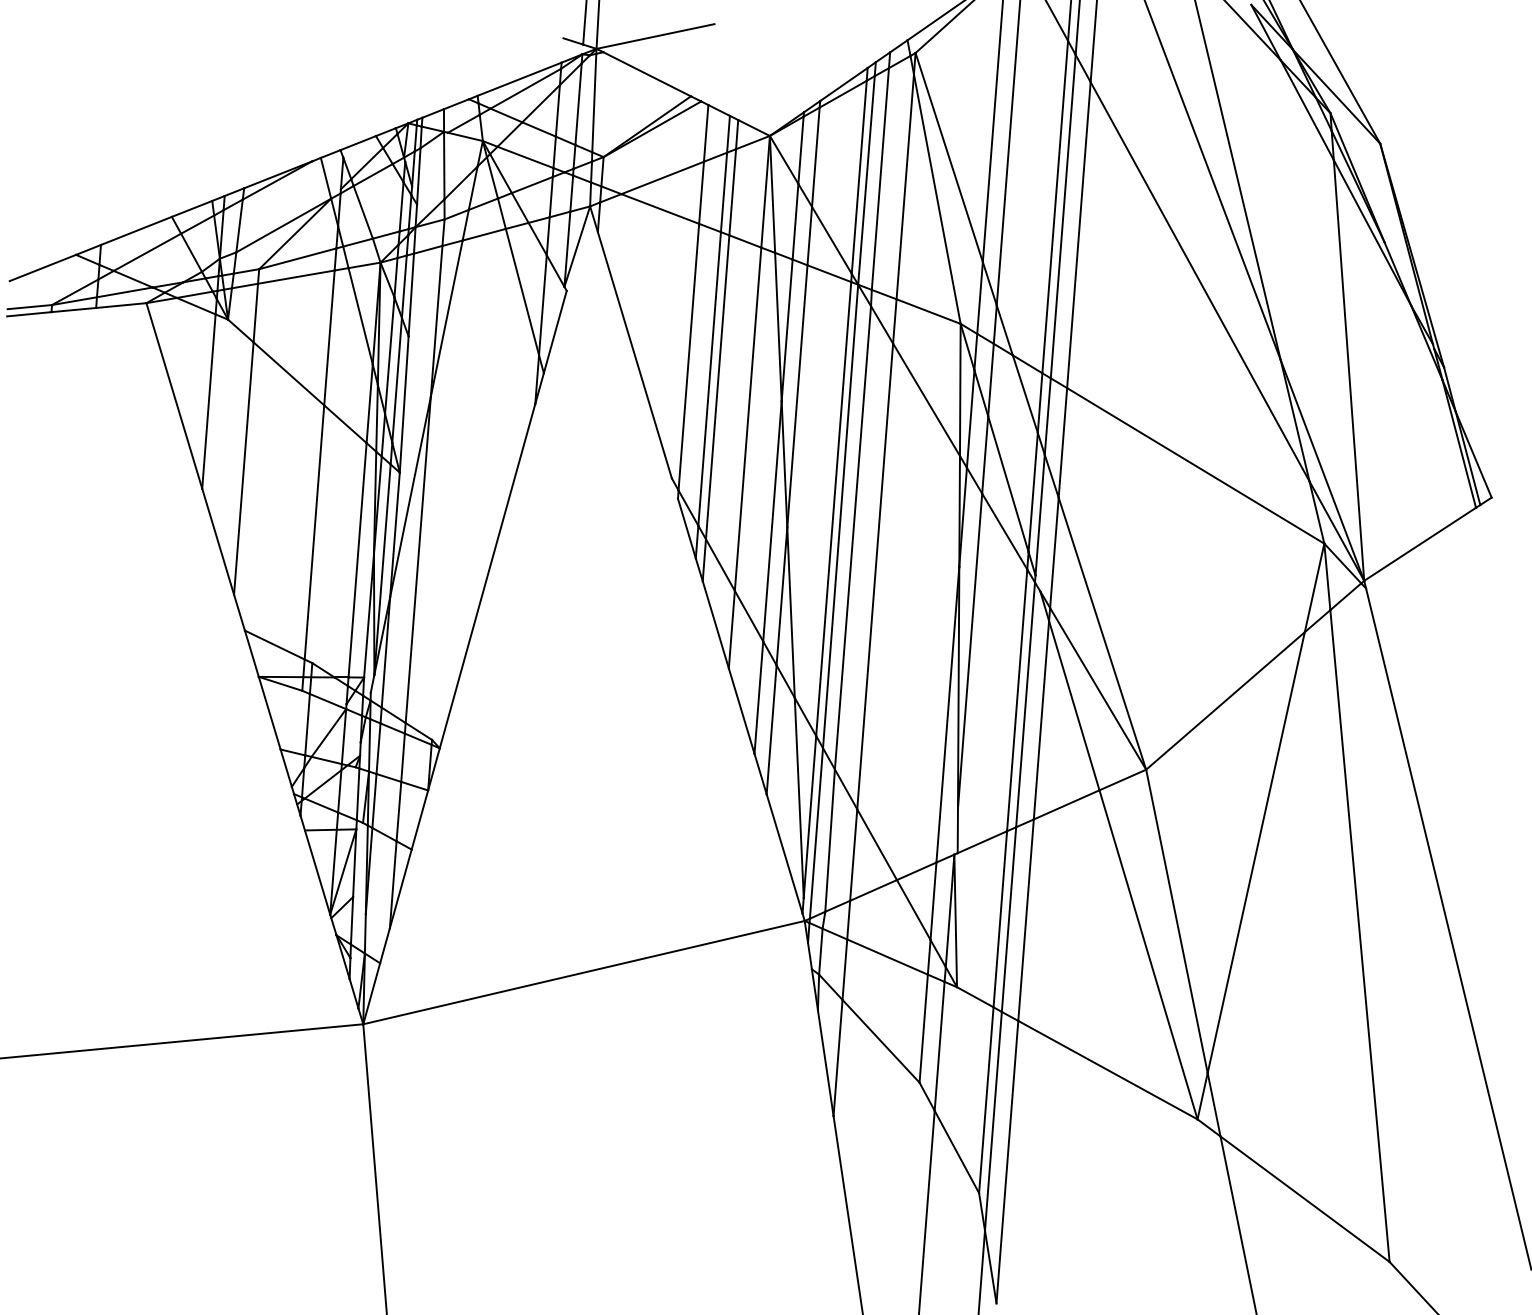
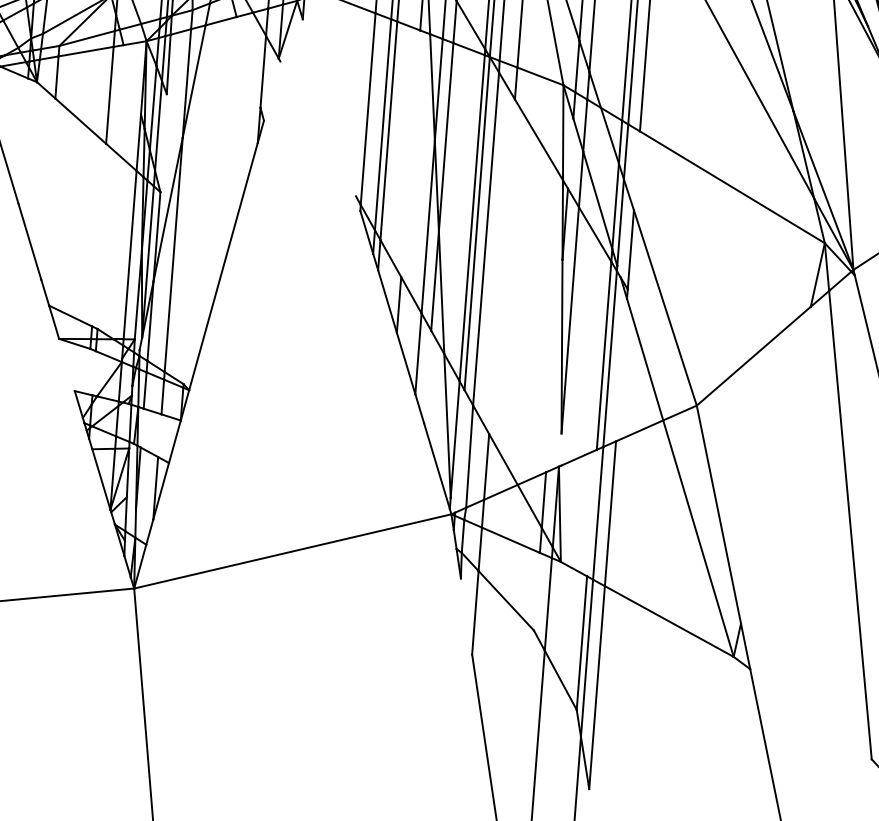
line: (522, 291) -> (248, 61), removed
line: (360, 316) -> (132, 79), removed
line: (554, 331) -> (271, 90), removed
line: (634, 355) -> (329, 107), removed
line: (208, 401) -> (22, 141), removed
line: (403, 404) -> (163, 143), removed
line: (747, 418) -> (410, 153), removed
line: (970, 418) -> (570, 153), removed
line: (1062, 442) -> (636, 170), removed
line: (243, 468) -> (48, 189), removed
line: (314, 532) -> (99, 235), removed
line: (875, 576) -> (502, 266), removed
line: (1098, 688) -> (662, 347), removed
line: (269, 712) -> (66, 364), removed
line: (947, 714) -> (554, 365), removed
line: (1041, 719) -> (621, 369), removed
line: (307, 724) -> (94, 373), removed
line: (771, 729) -> (427, 376), removed
line: (374, 801) -> (142, 428), removed
line: (398, 811) -> (159, 435), removed
line: (957, 830) -> (561, 449), removed
line: (816, 833) -> (459, 451), removed
line: (1255, 852) -> (775, 465), removed
line: (1000, 919) -> (592, 513), removed
line: (923, 1028) -> (536, 591), removed
line: (825, 1063) -> (466, 616), removed
line: (1304, 1198) -> (810, 713), removed

